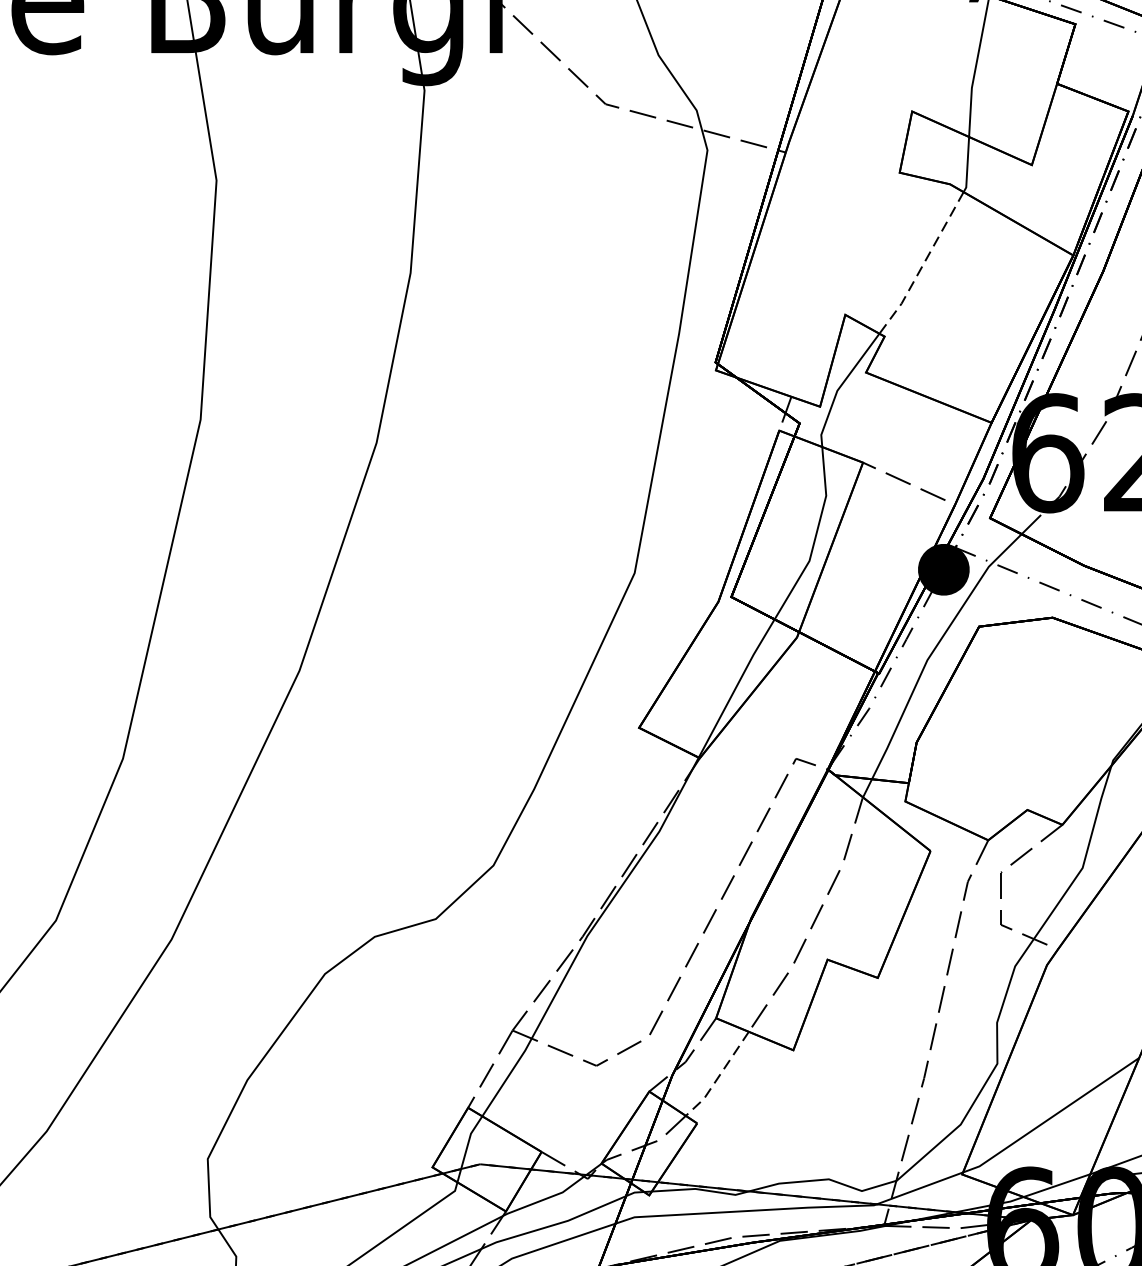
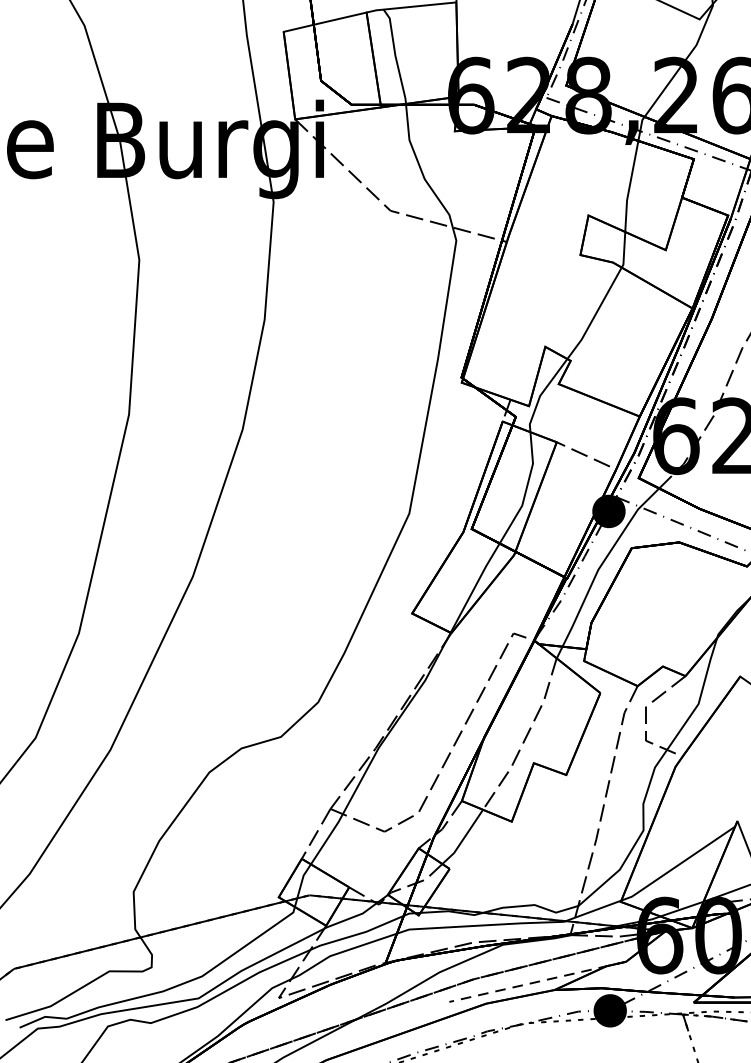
line: (923, 266) -> (595, 315), dashed -> solid
line: (718, 1077) -> (463, 839), dashed -> solid

